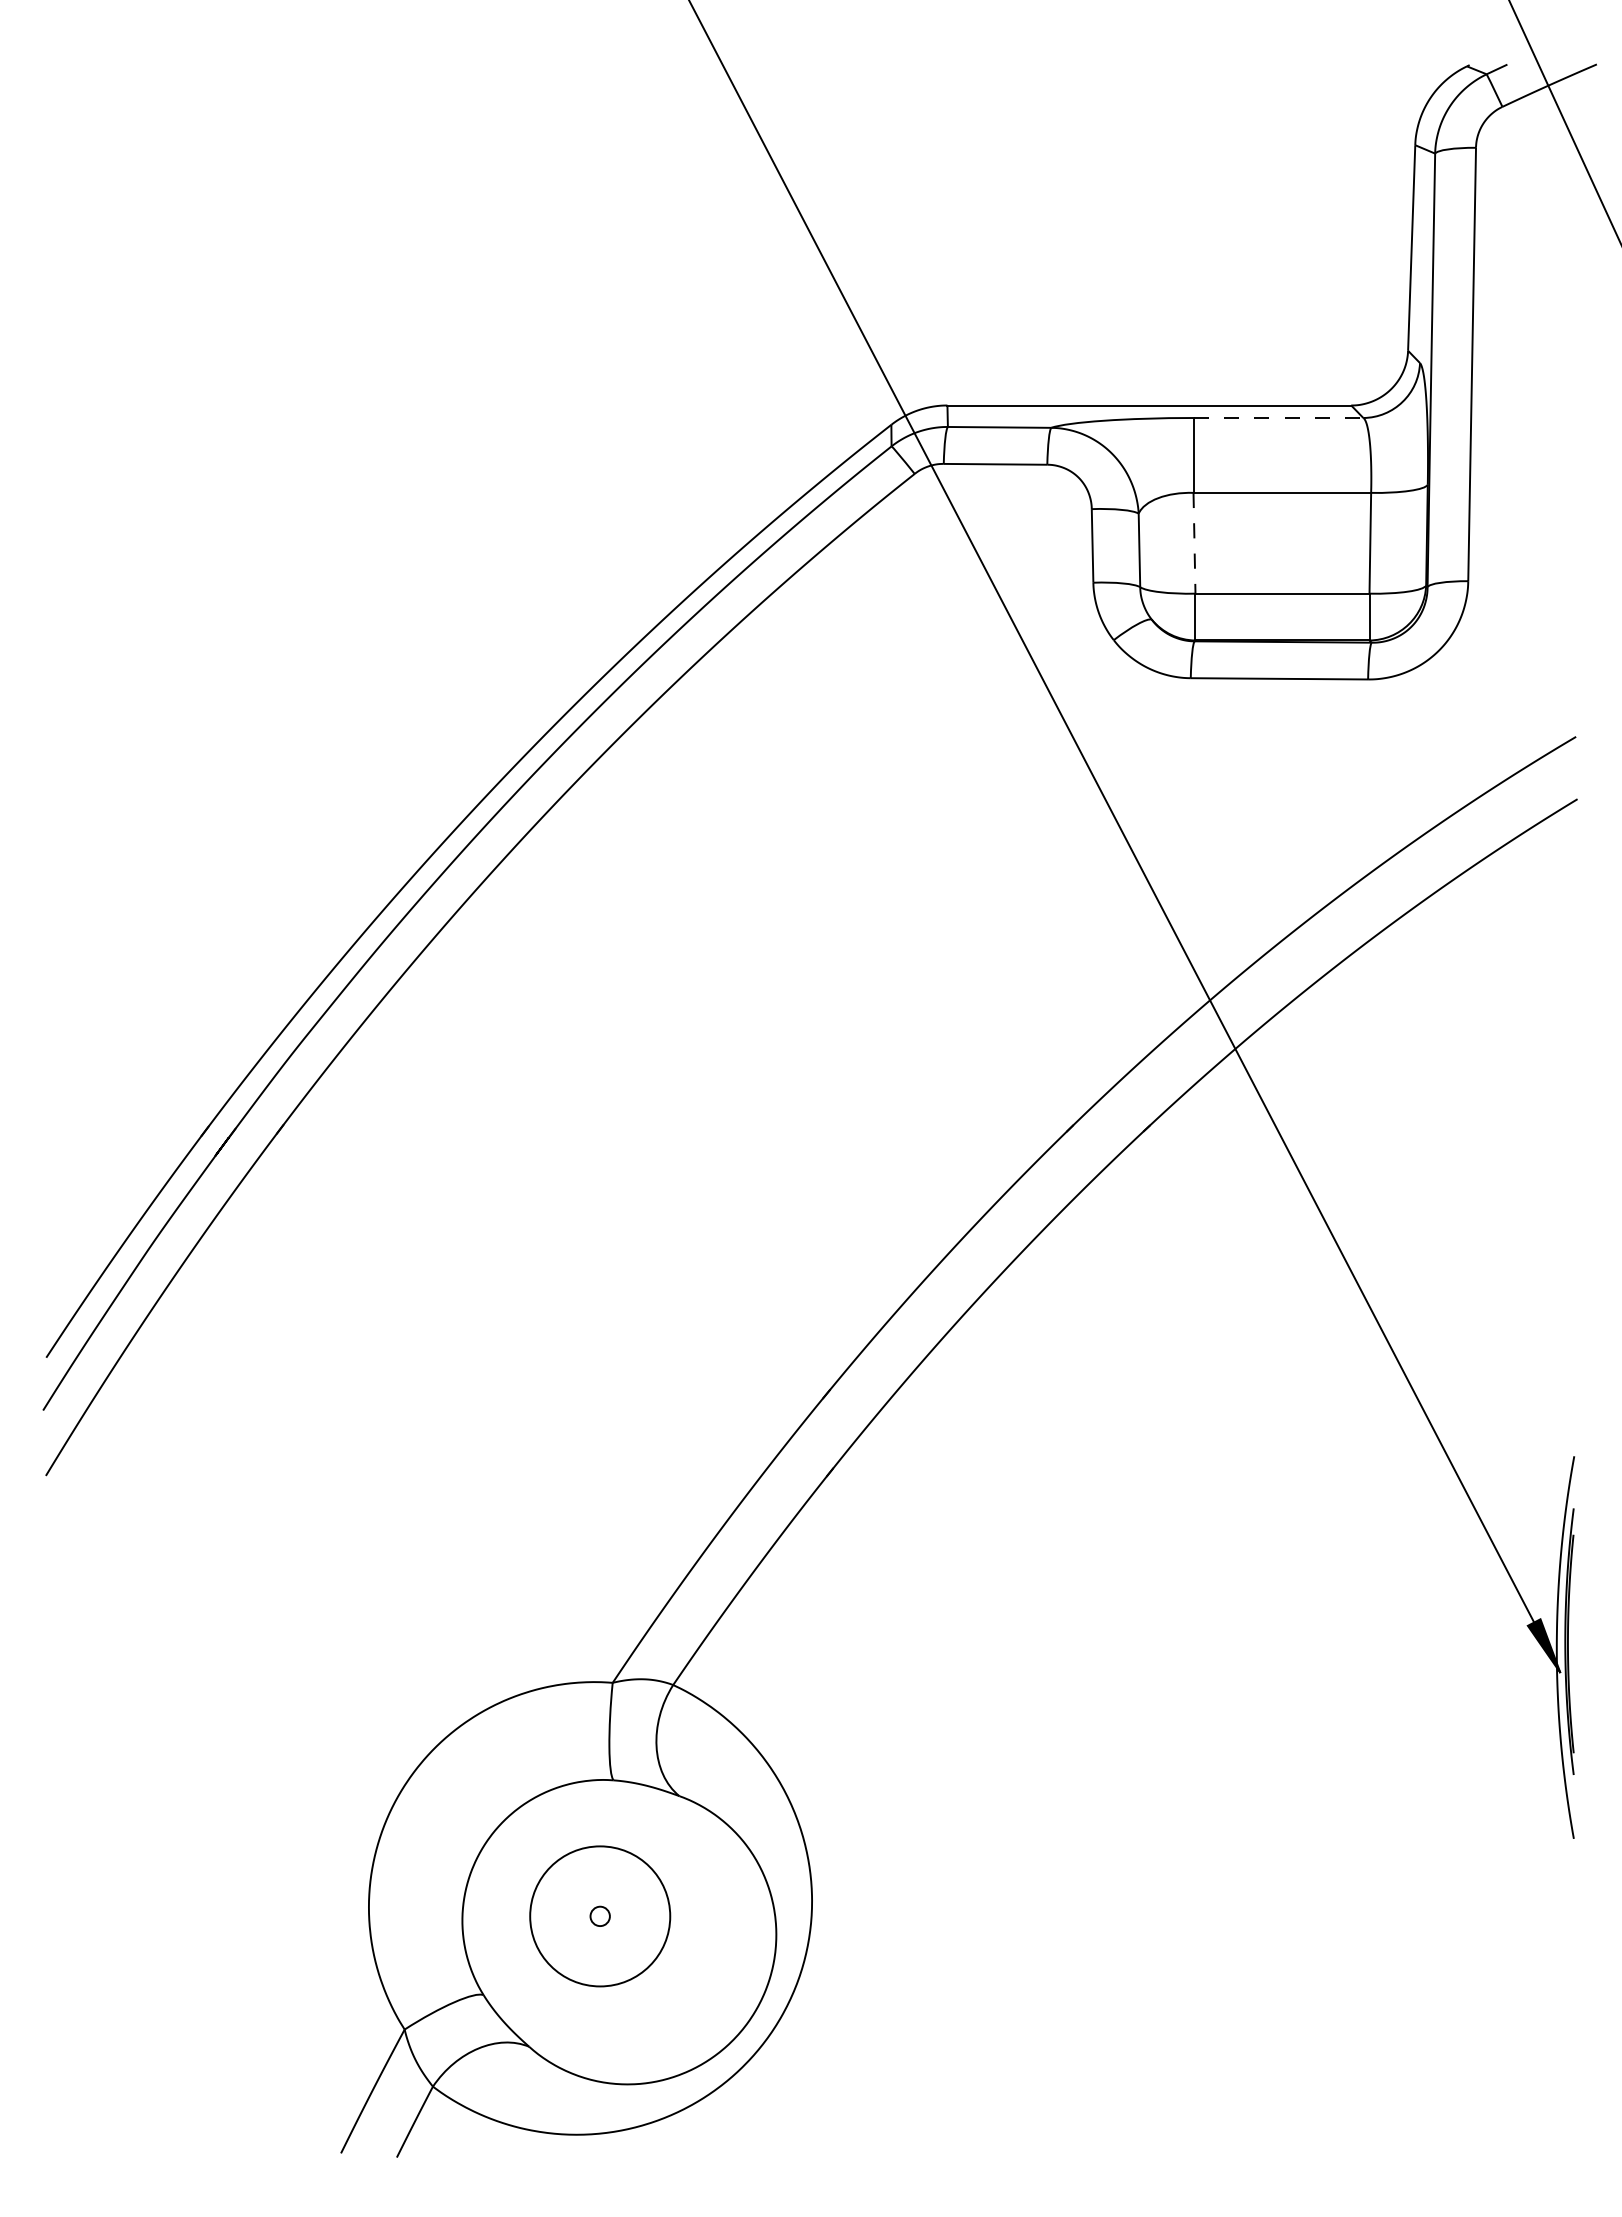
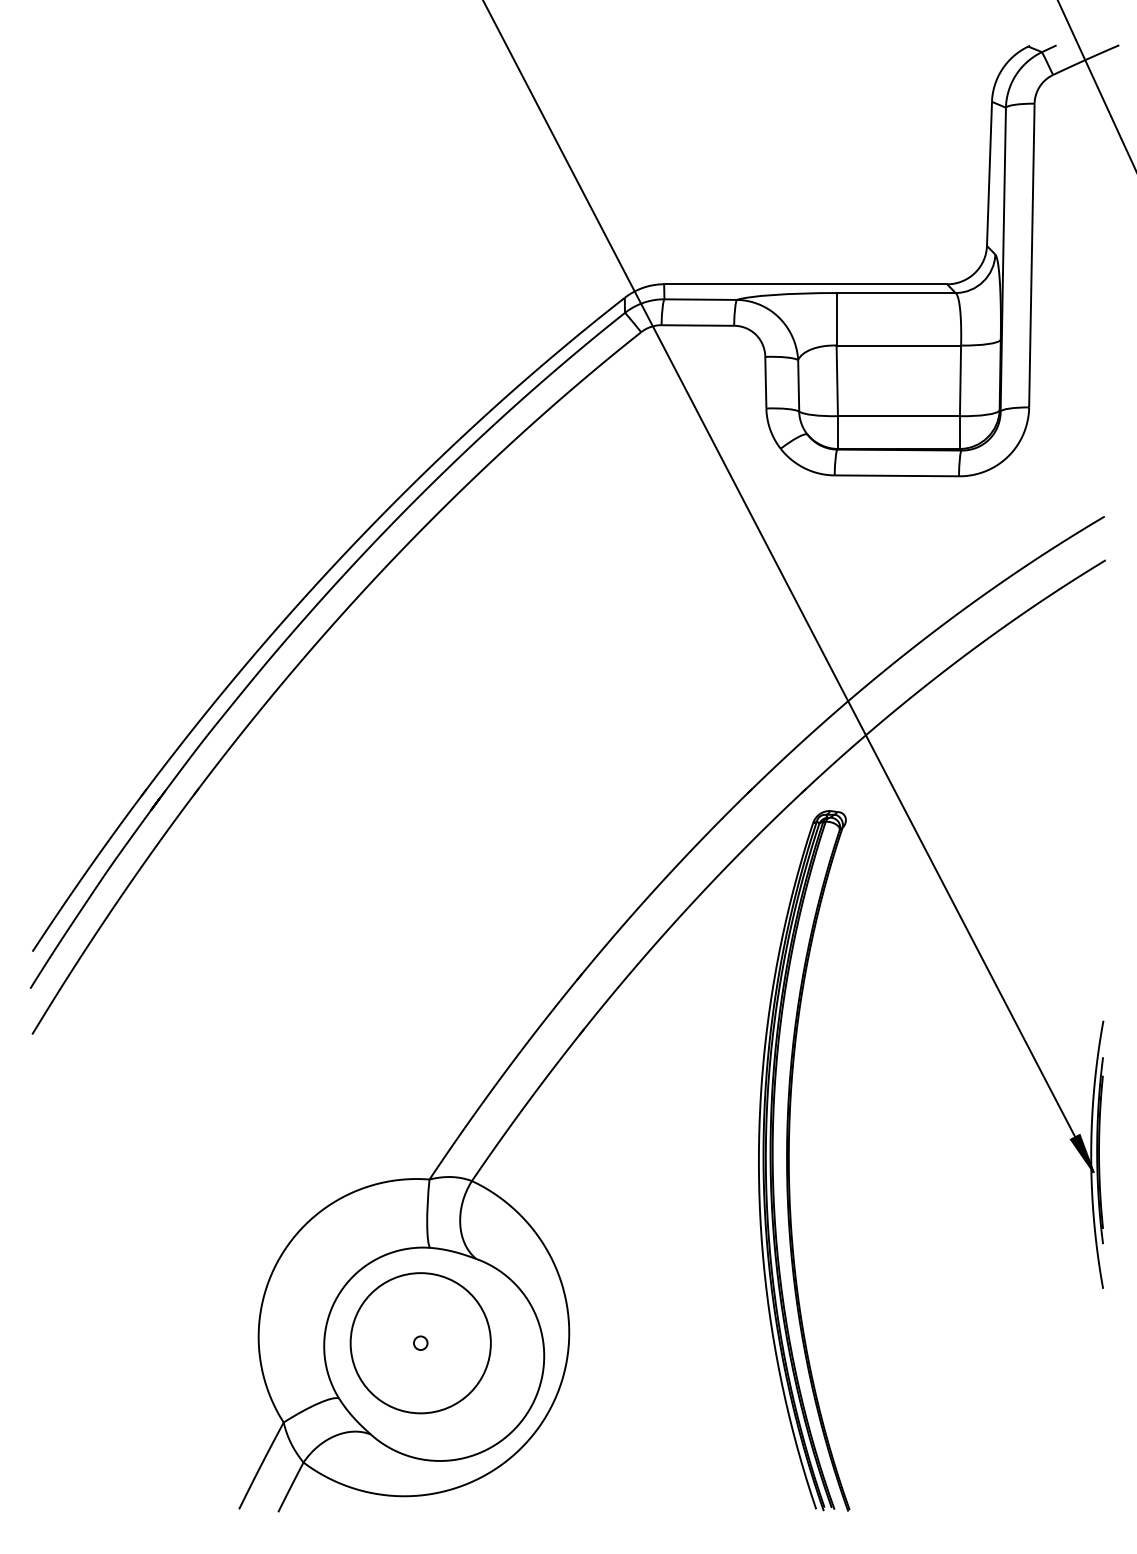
line: (1278, 418) -> (896, 293), dashed -> solid
line: (1194, 544) -> (837, 381), dashed -> solid
part: (1126, 1655) -> (789, 1160), added
circle: (599, 1916) -> (420, 1343), size x1.43

